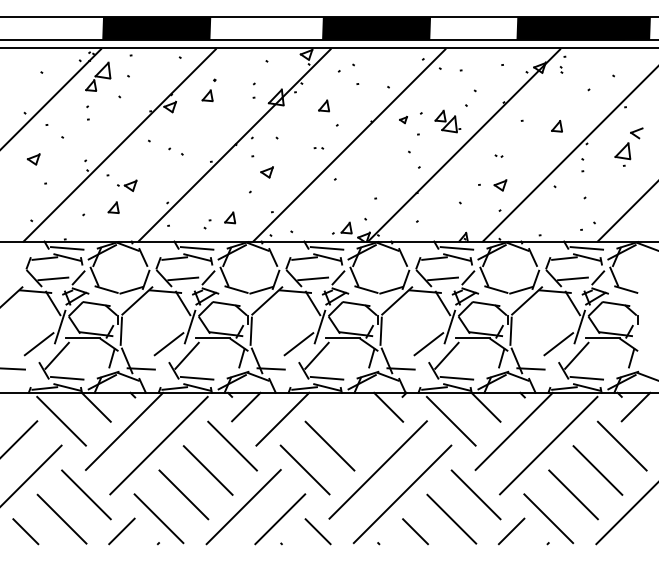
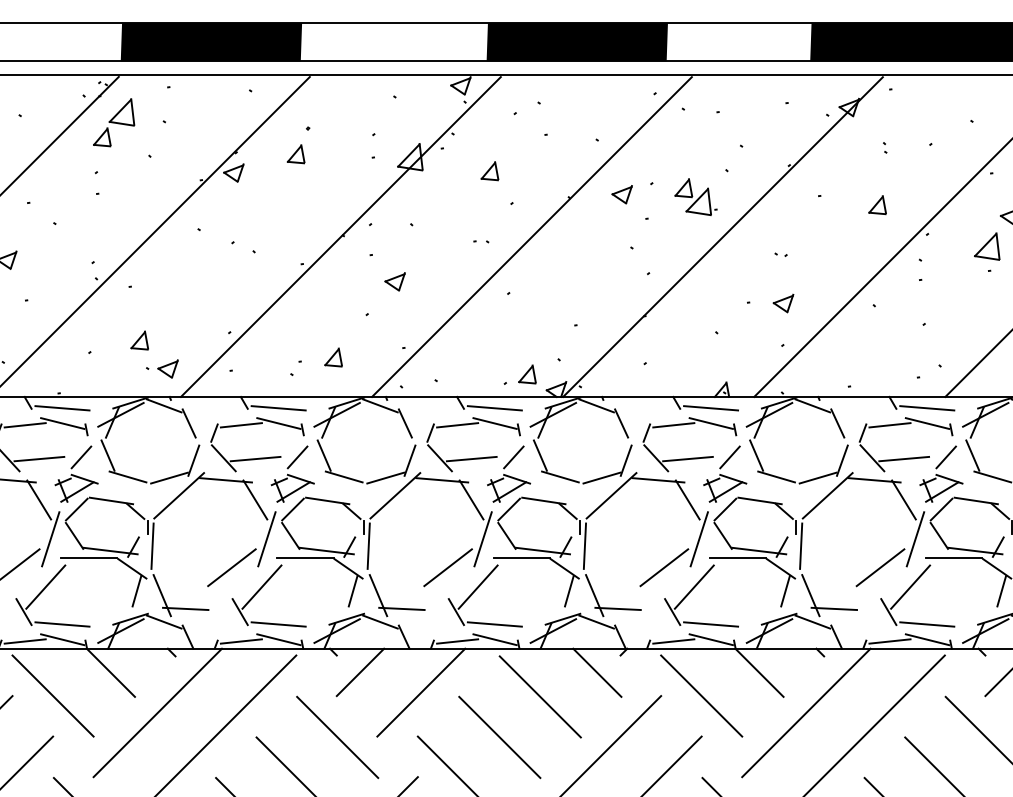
part: (561, 69) -> (885, 147), moved
part: (403, 119) -> (622, 193), size x1.67
part: (127, 185) -> (162, 368), moved
line: (354, 421) -> (540, 696), added

